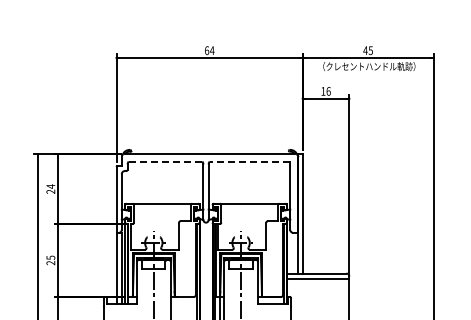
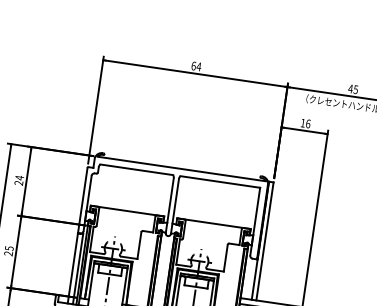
line: (165, 161) -> (136, 169), dashed -> solid
line: (249, 161) -> (219, 181), dashed -> solid

